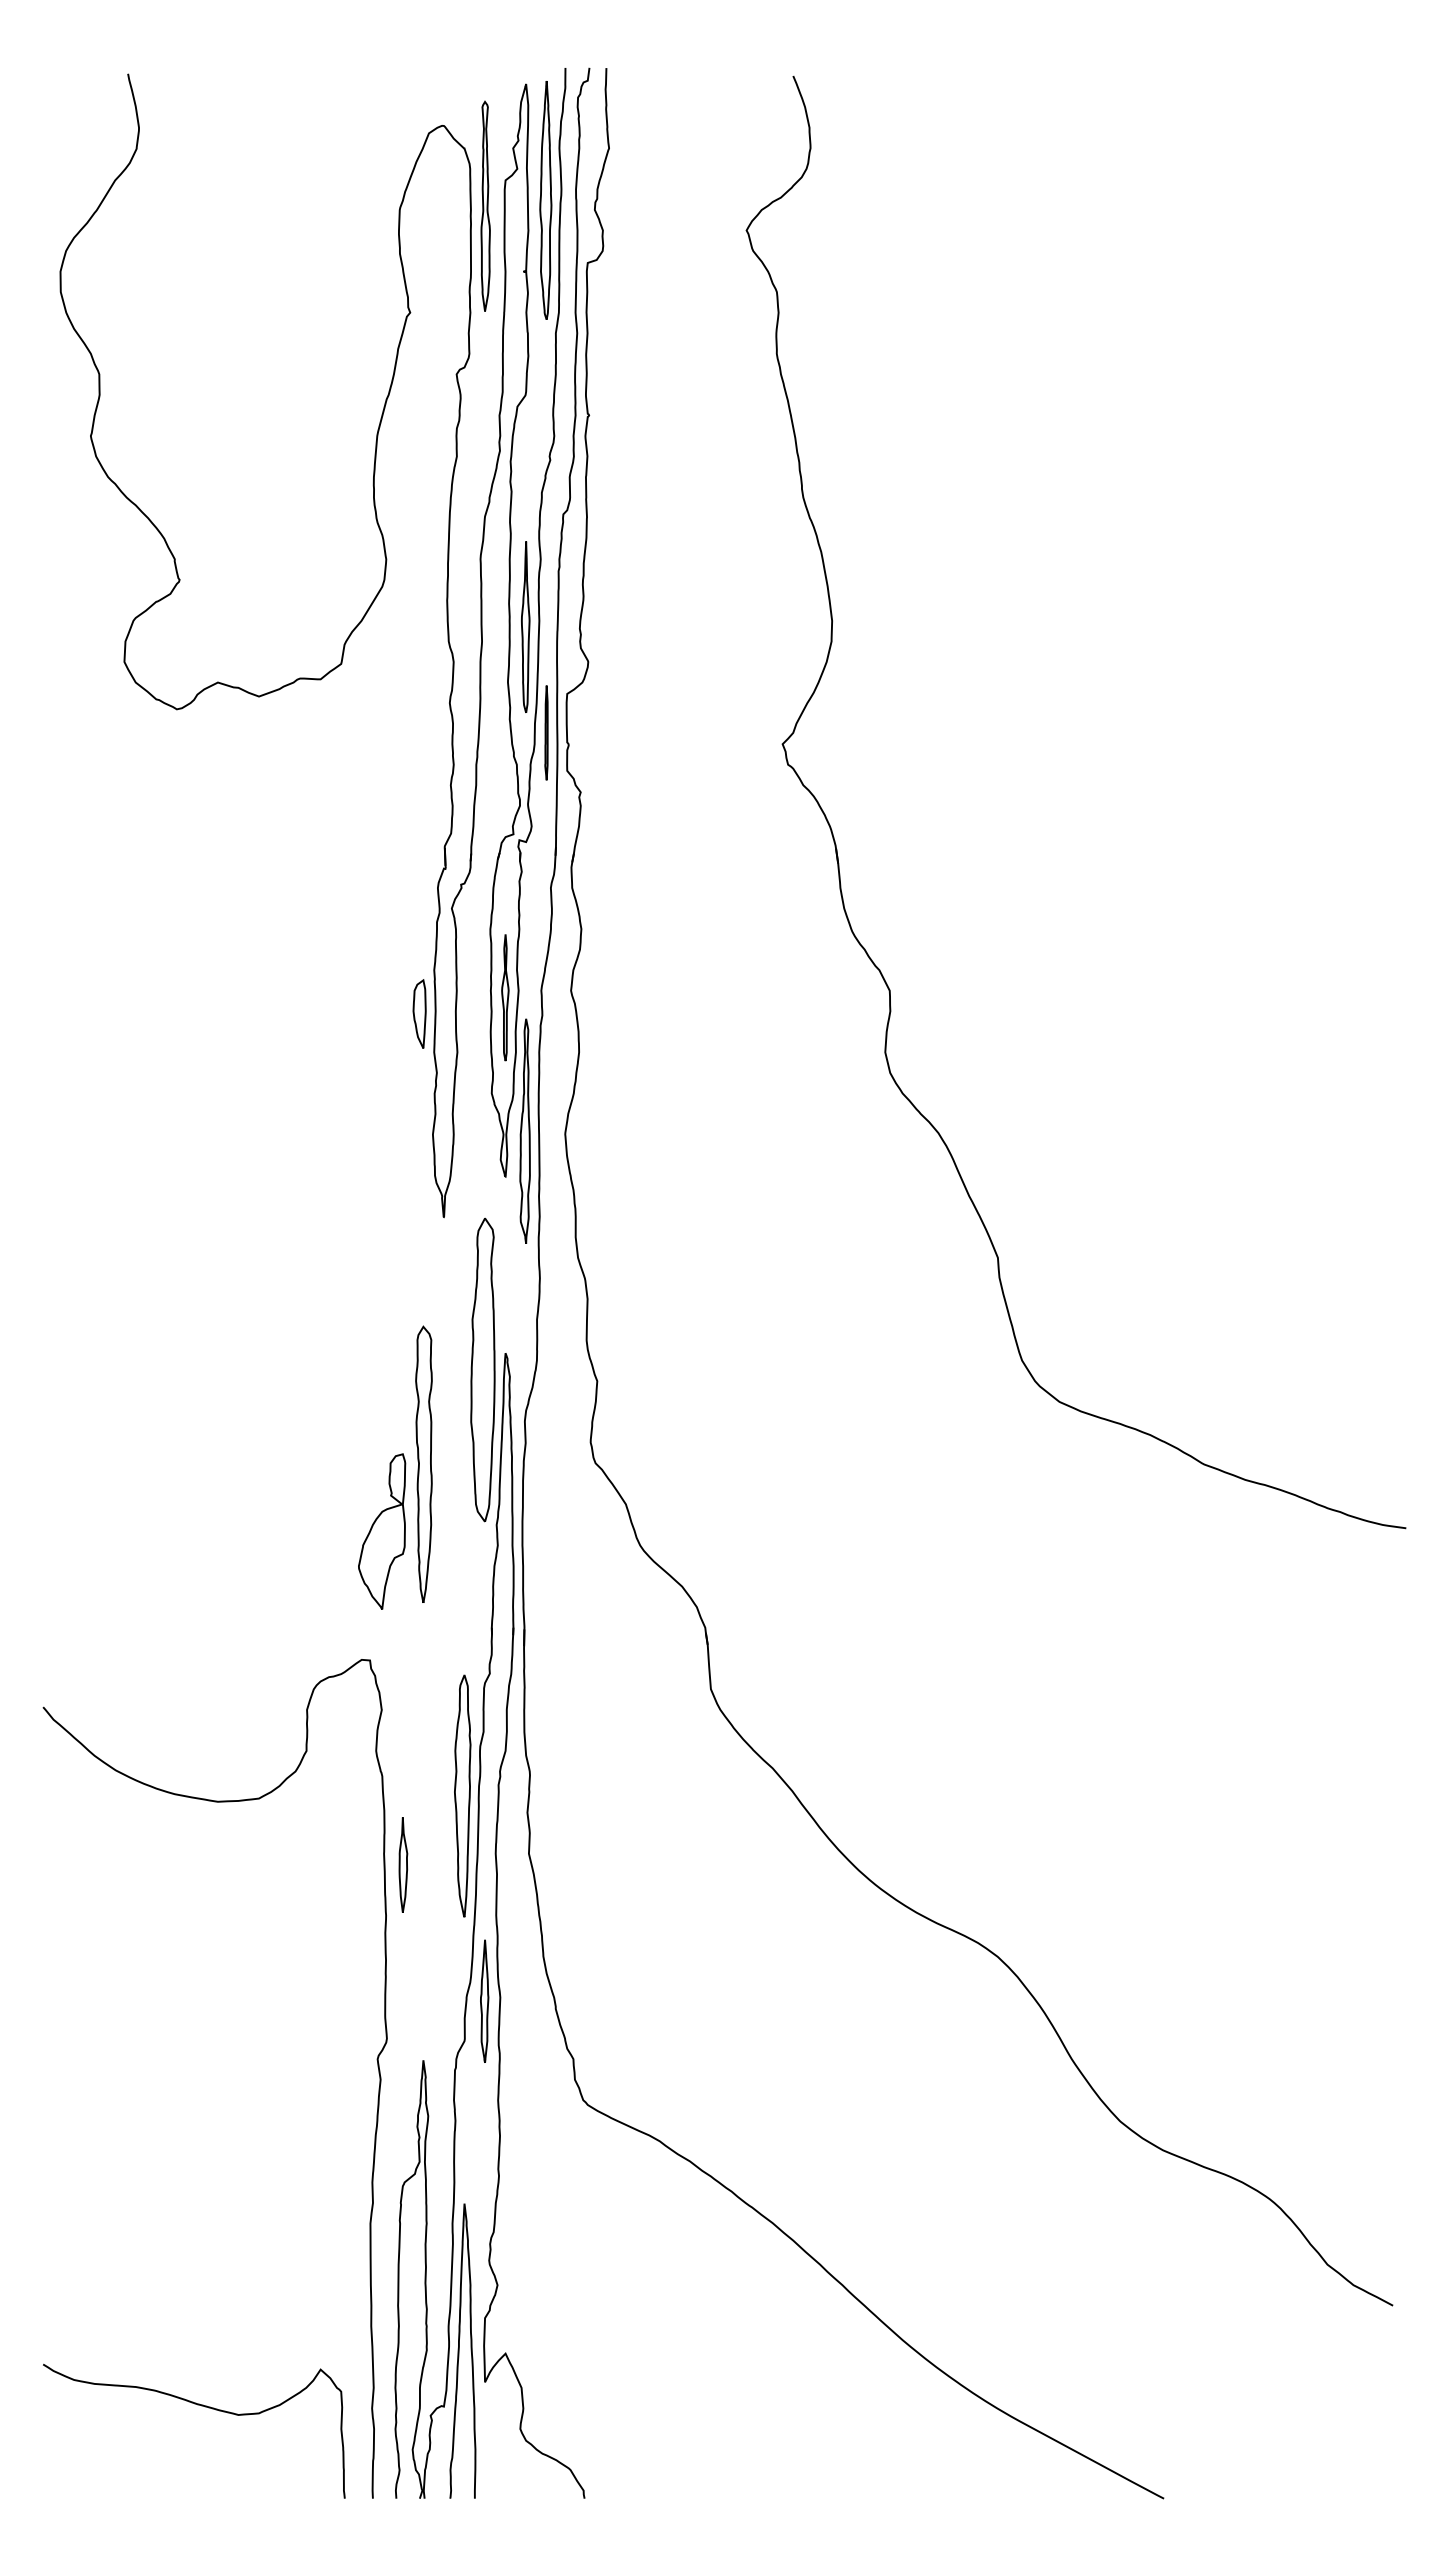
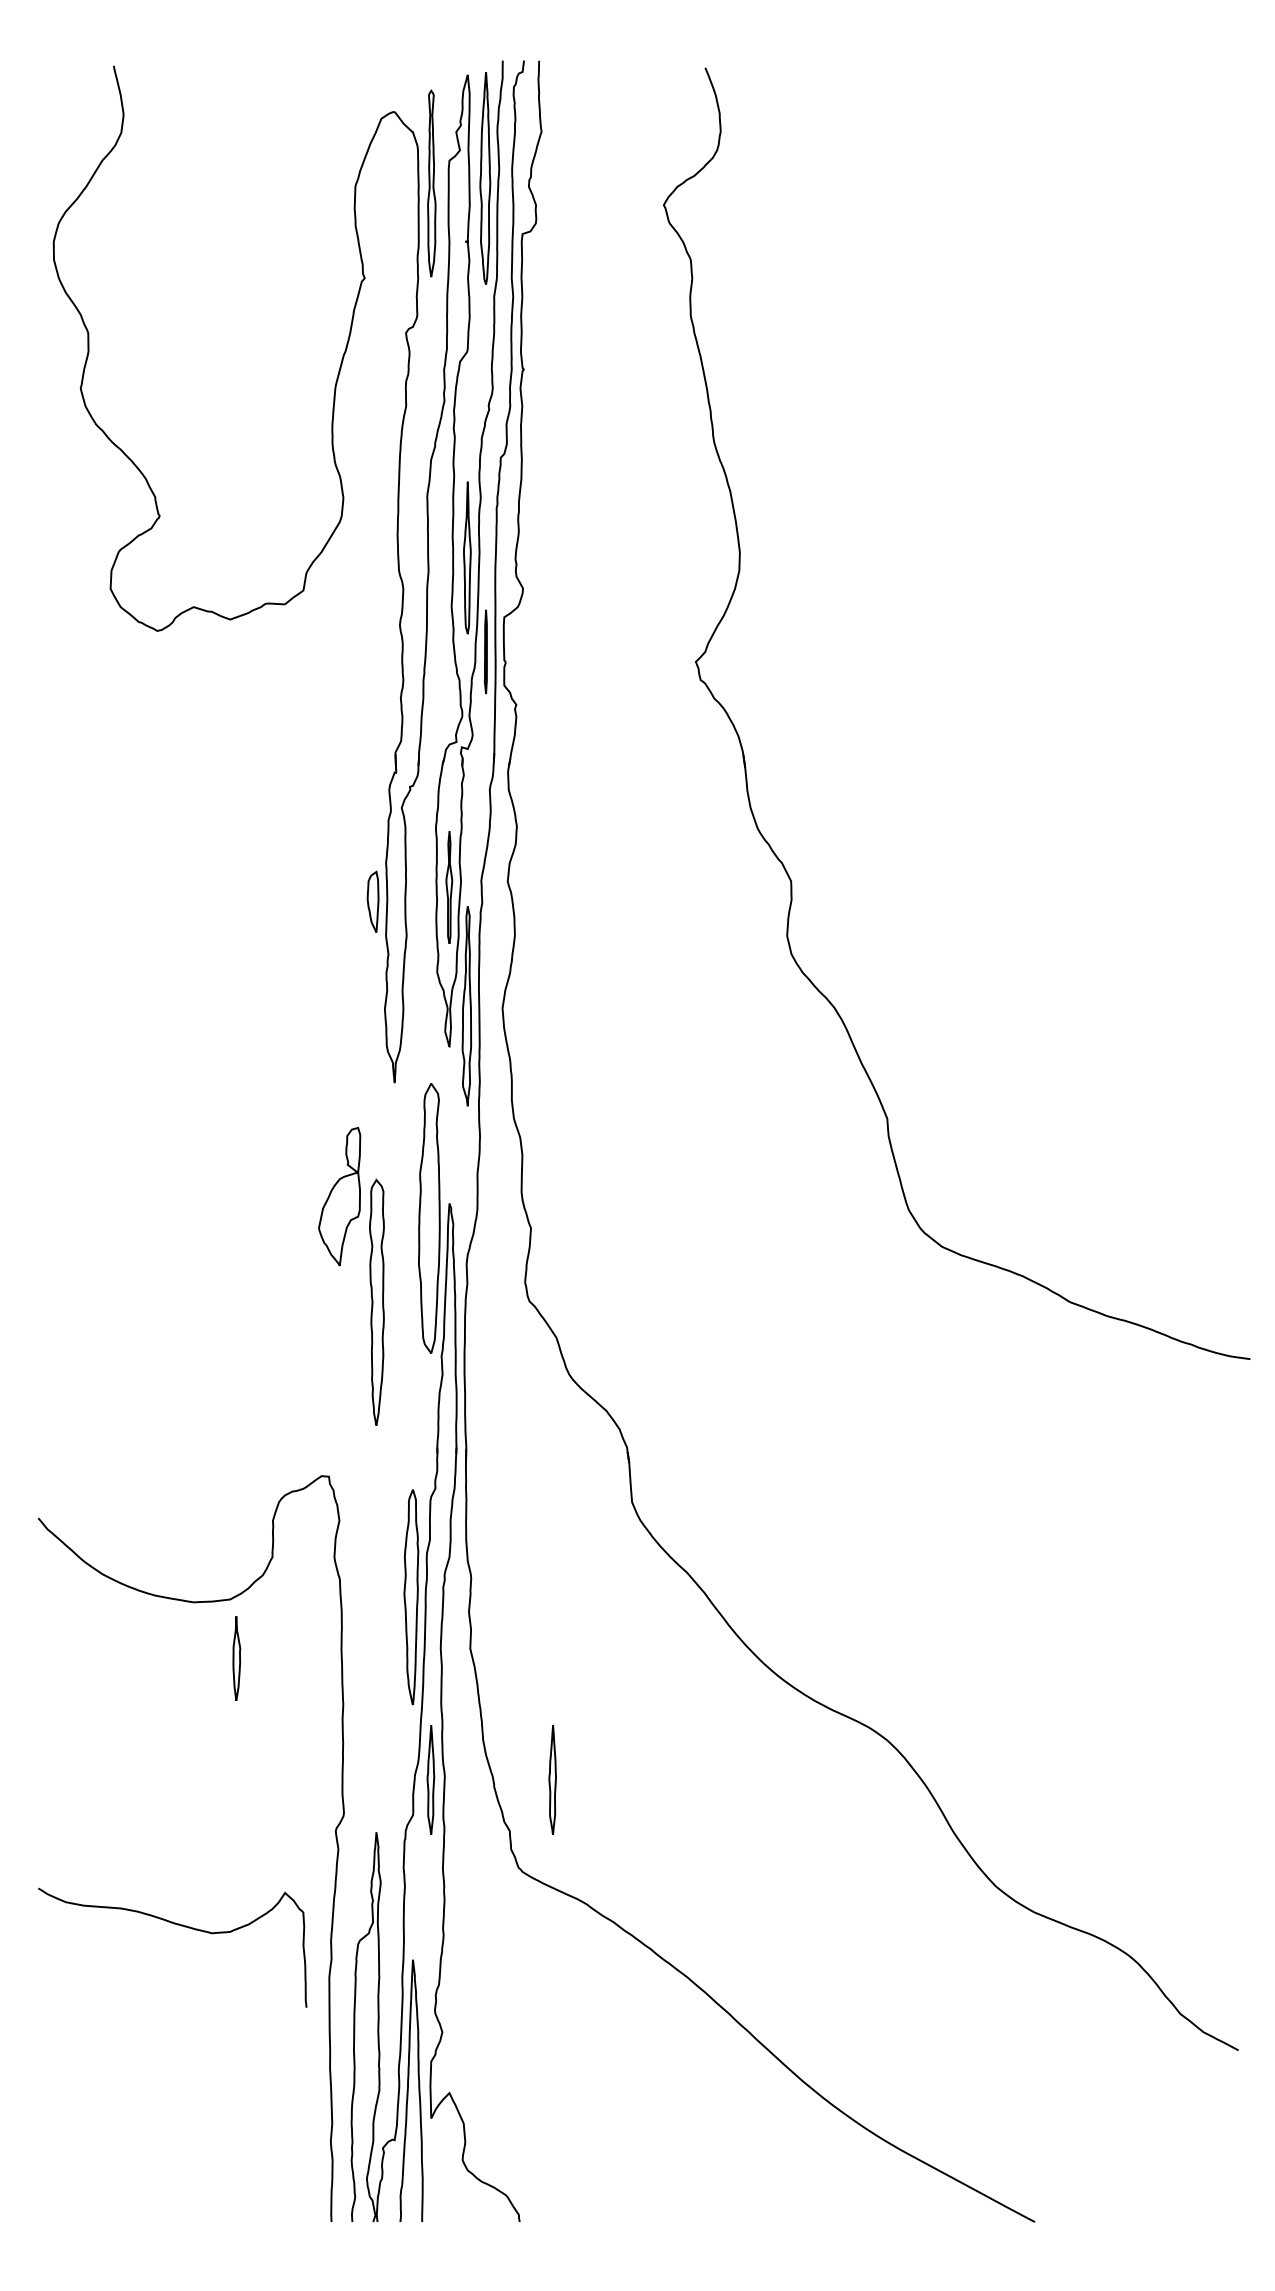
part: (382, 1531) -> (340, 1196), moved
part: (403, 1864) -> (236, 1658), moved
part: (621, 2000) -> (552, 1779), added
curve: (201, 2406) -> (179, 1925), moved

